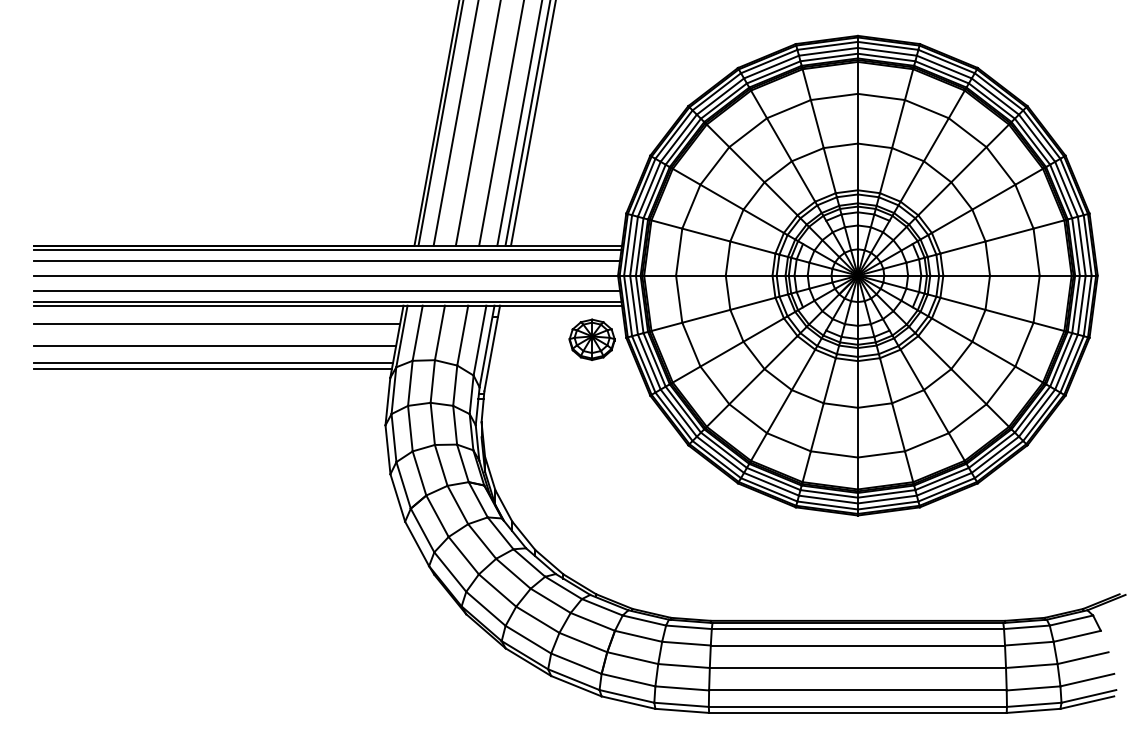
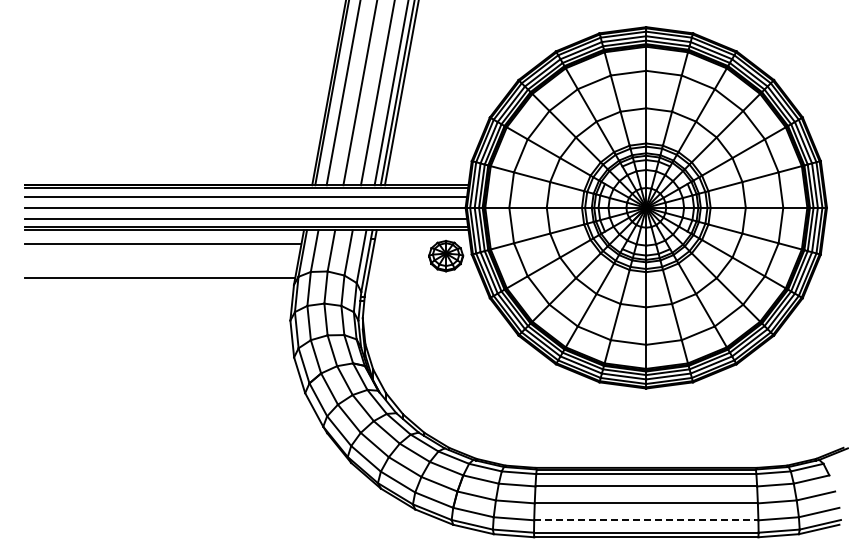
line: (214, 345) -> (161, 260), removed
line: (213, 362) -> (160, 273), removed
line: (858, 690) -> (646, 520), solid -> dashed

